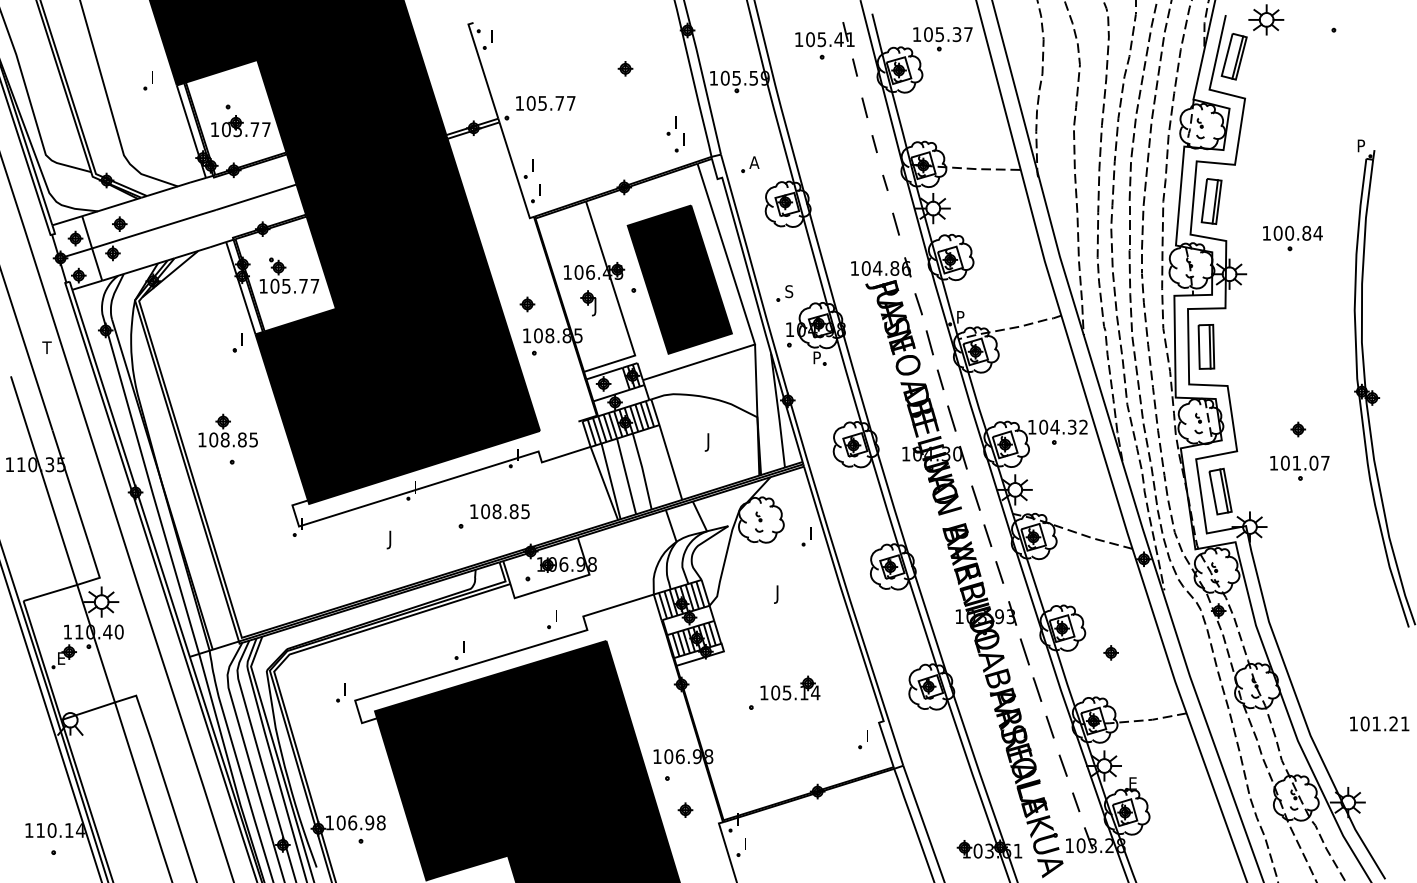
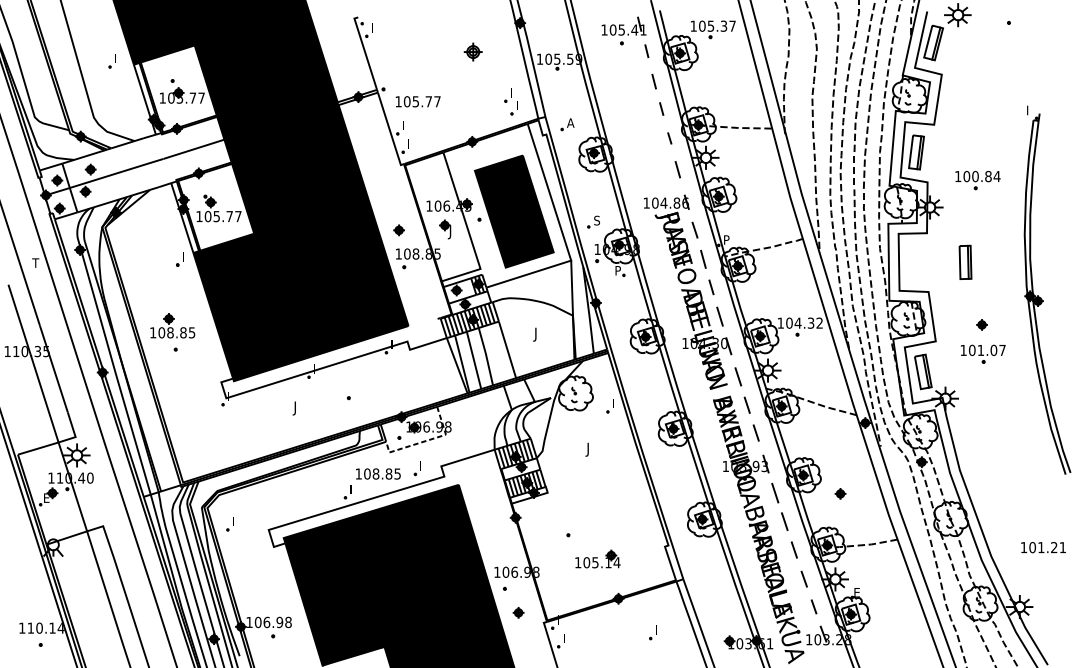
part: (625, 68) -> (473, 51), size x1.6
text: (545, 103) -> (418, 101), moved
text: (1362, 143) -> (1030, 108), P -> I
part: (1206, 346) -> (965, 262), moved
text: (499, 511) -> (377, 473), moved
line: (563, 583) -> (426, 441), solid -> dashed
part: (790, 687) -> (598, 558), moved
part: (340, 692) -> (229, 523), moved
part: (862, 739) -> (652, 632), moved

